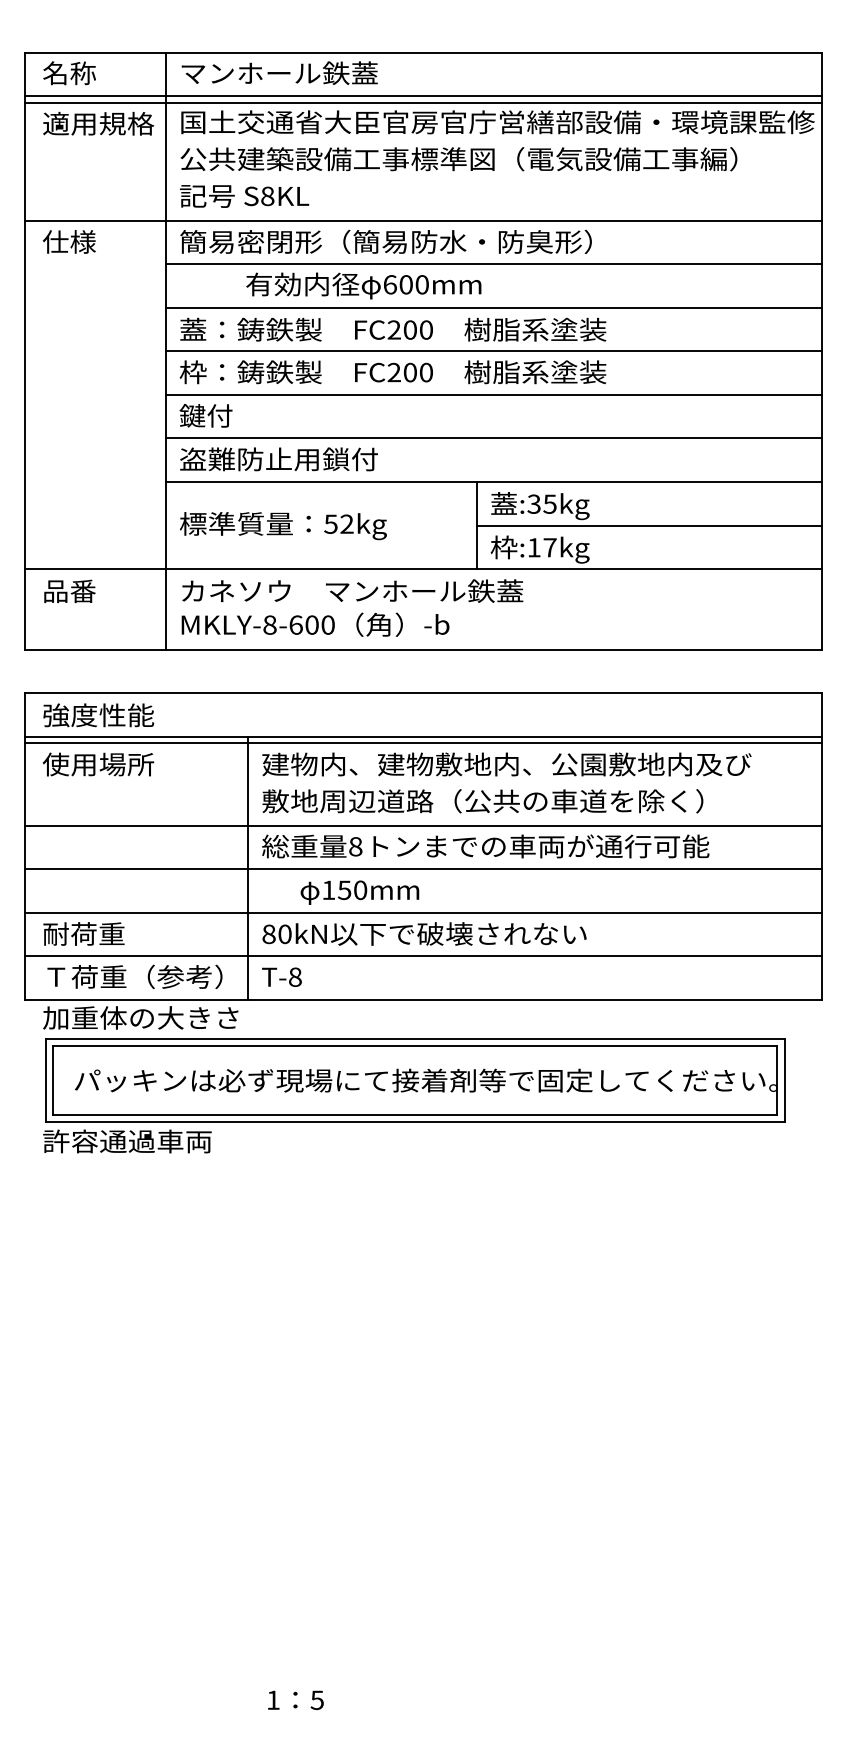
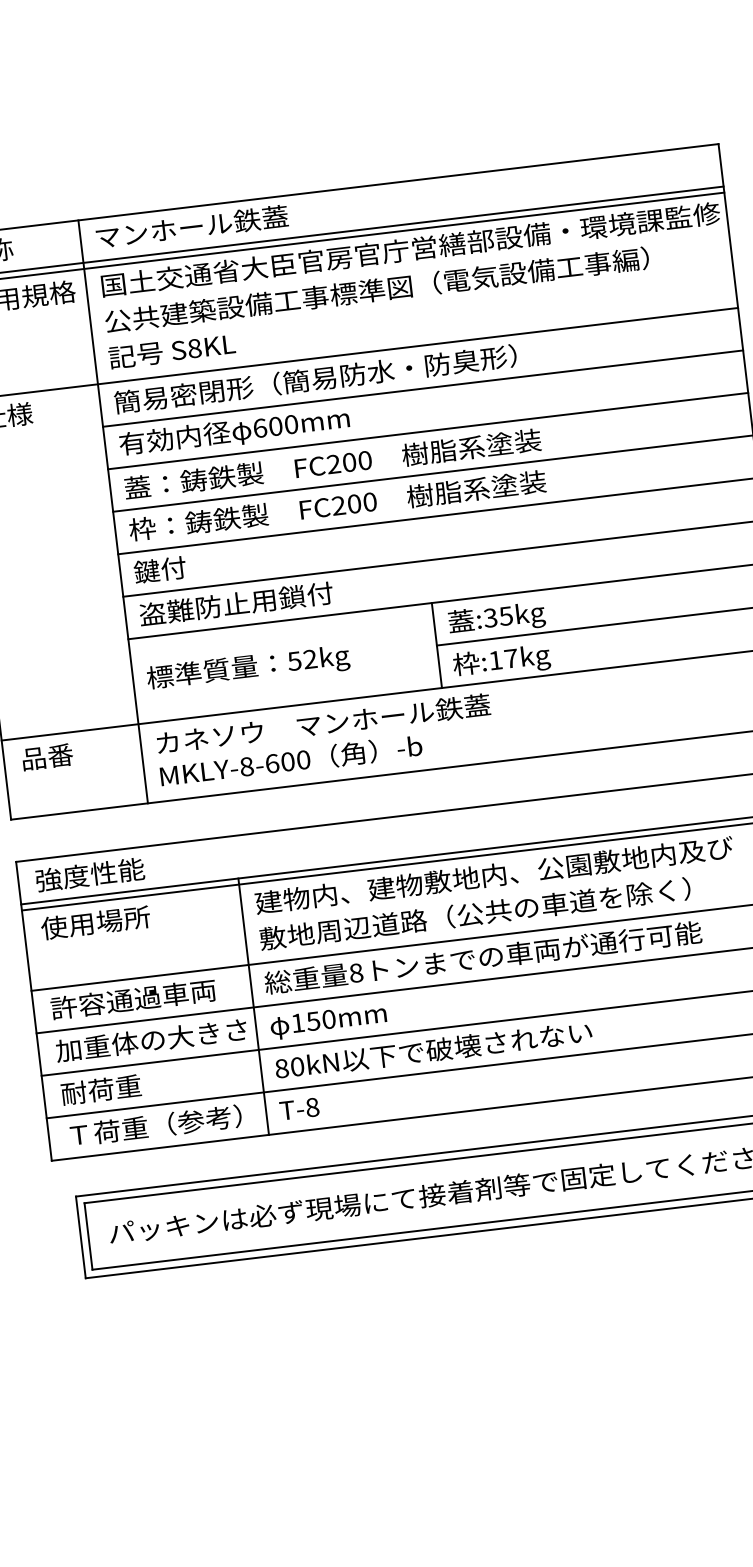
text: (363, 285) -> (234, 432), moved
text: (359, 892) -> (328, 1021), moved
text: (140, 1017) -> (151, 1039), moved
text: (127, 1141) -> (133, 999), moved

